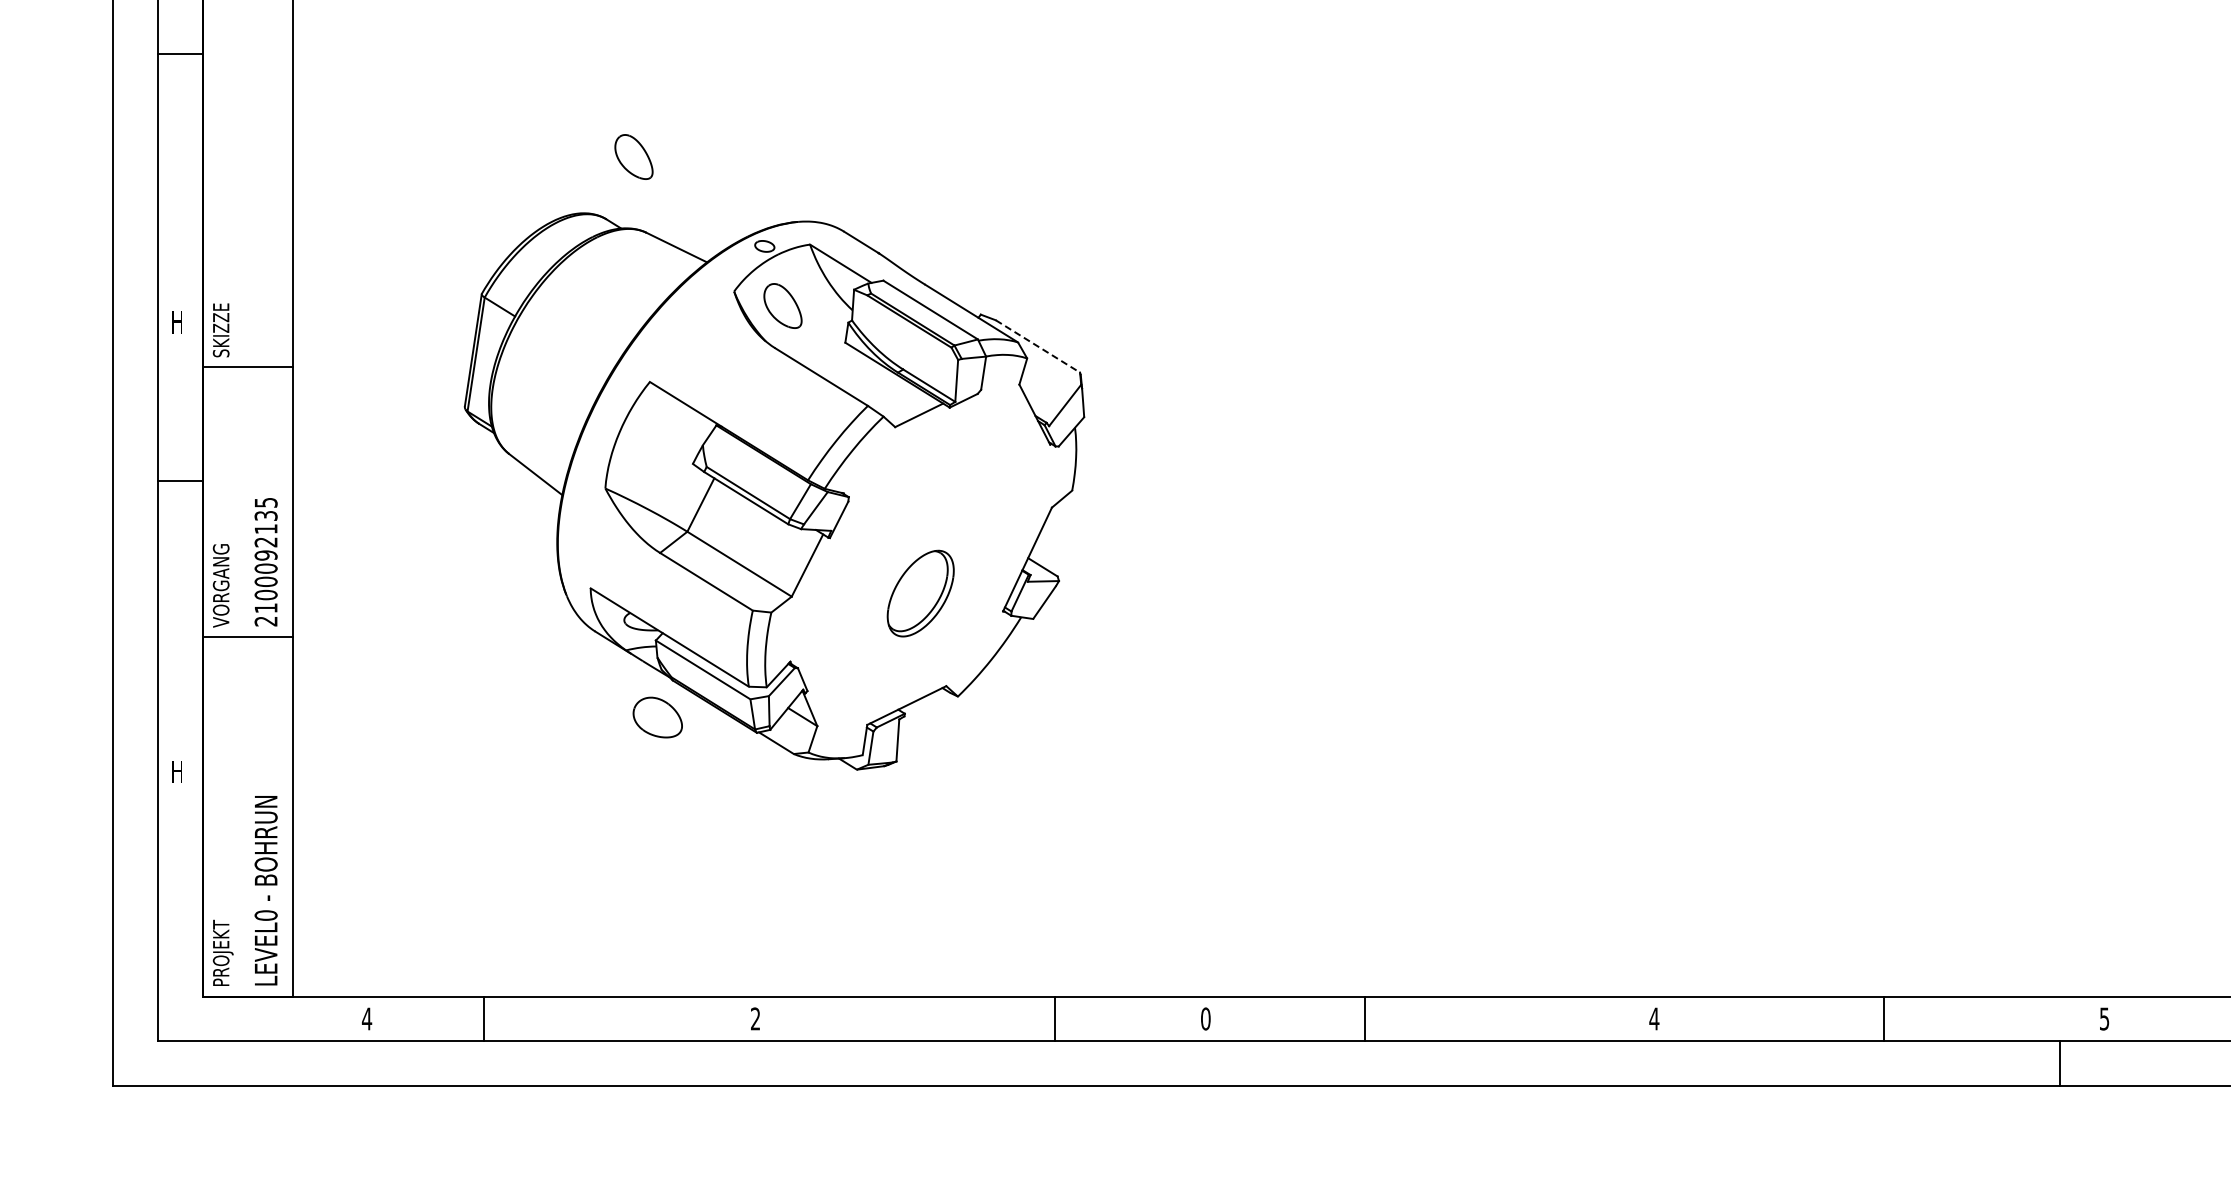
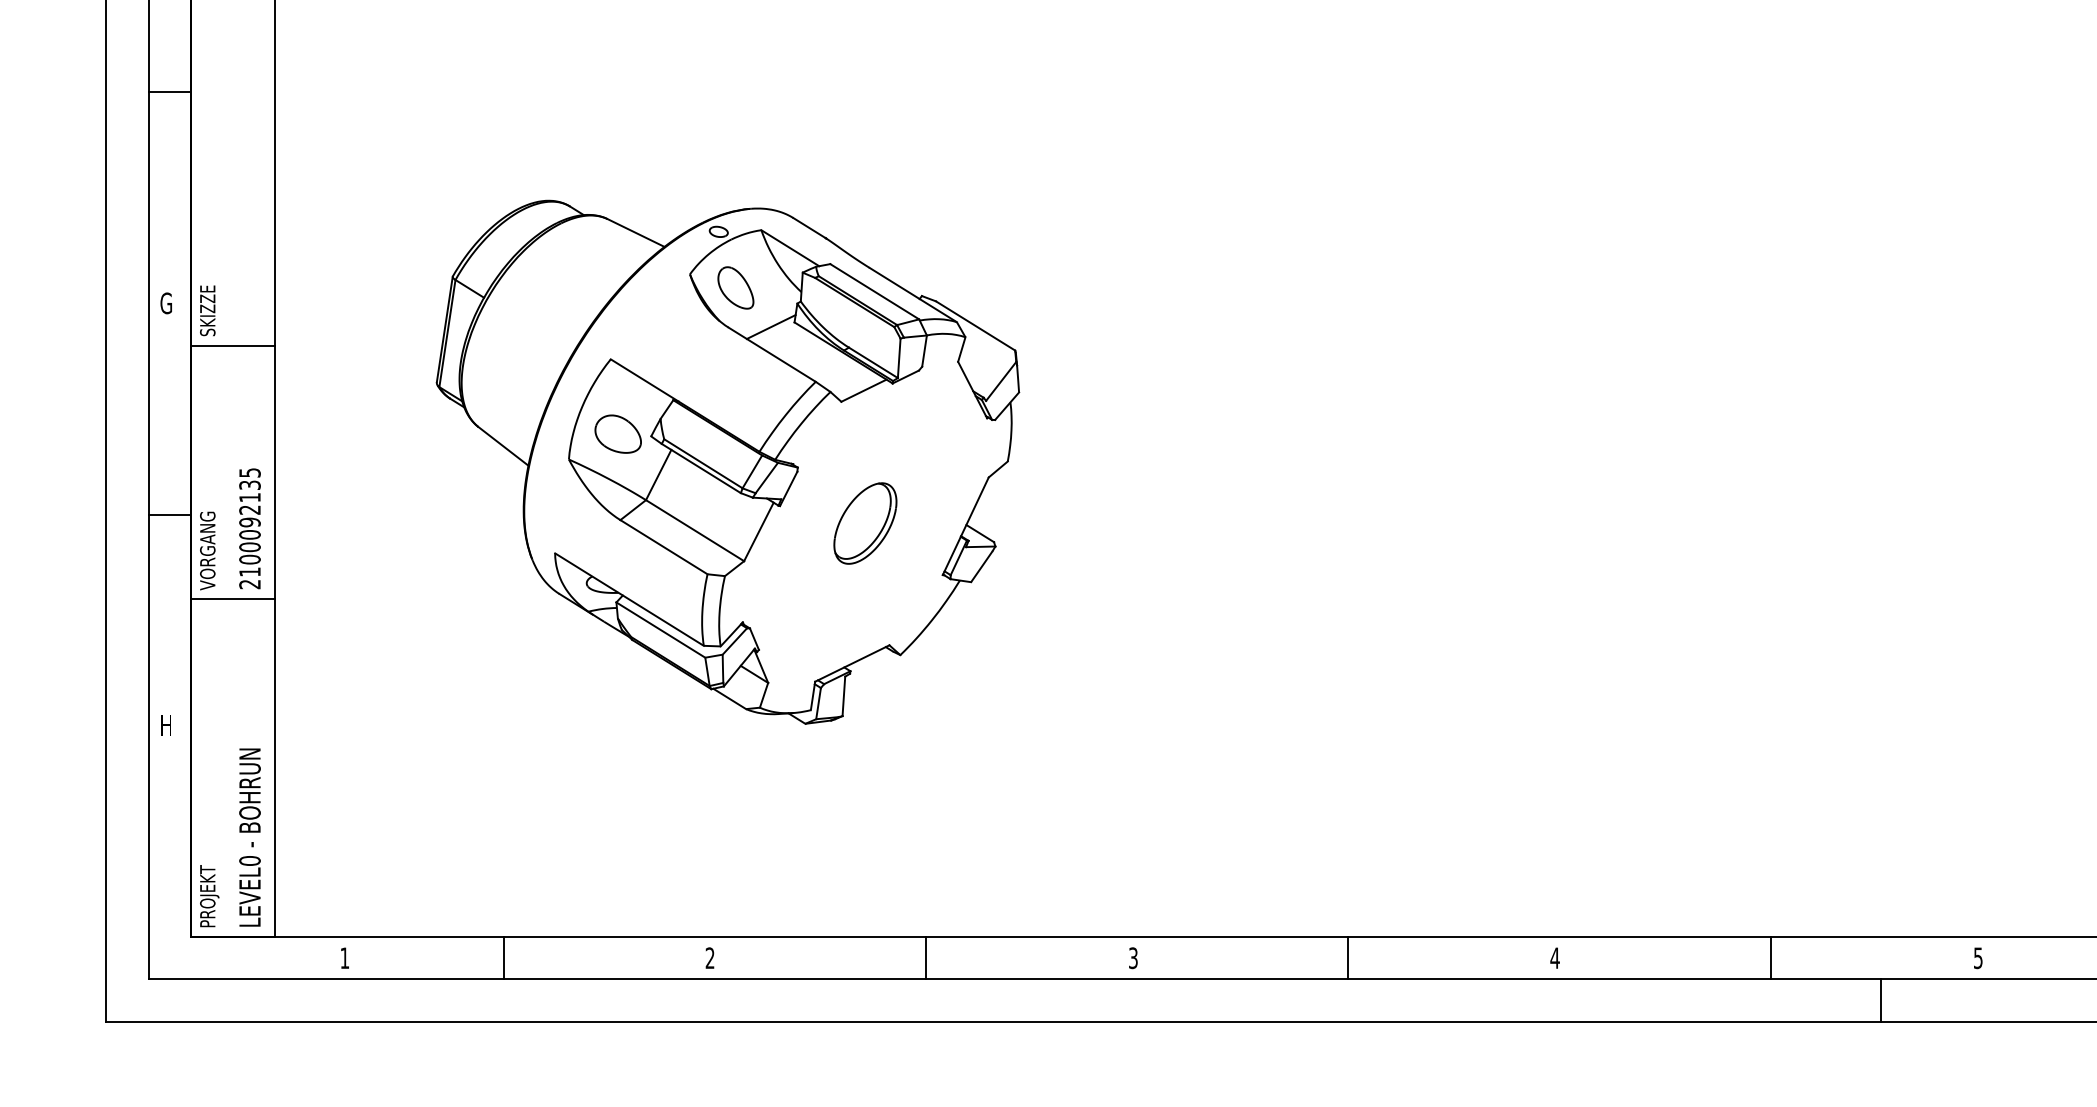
line: (180, 53) -> (169, 91), moved
part: (633, 156) -> (595, 147), removed
text: (176, 321) -> (165, 302), H -> G
line: (1037, 346) -> (975, 325), dashed -> solid
line: (820, 347) -> (771, 326), added
line: (180, 481) -> (169, 514), moved
part: (920, 593) -> (865, 523), moved
part: (657, 717) -> (617, 434), moved
text: (366, 1018) -> (344, 957), 4 -> 1
line: (483, 1018) -> (503, 957), moved
line: (1055, 1018) -> (926, 957), moved
text: (1205, 1018) -> (1133, 957), 0 -> 3
line: (1364, 1018) -> (1348, 957), moved
line: (2059, 1063) -> (1880, 1000), moved

